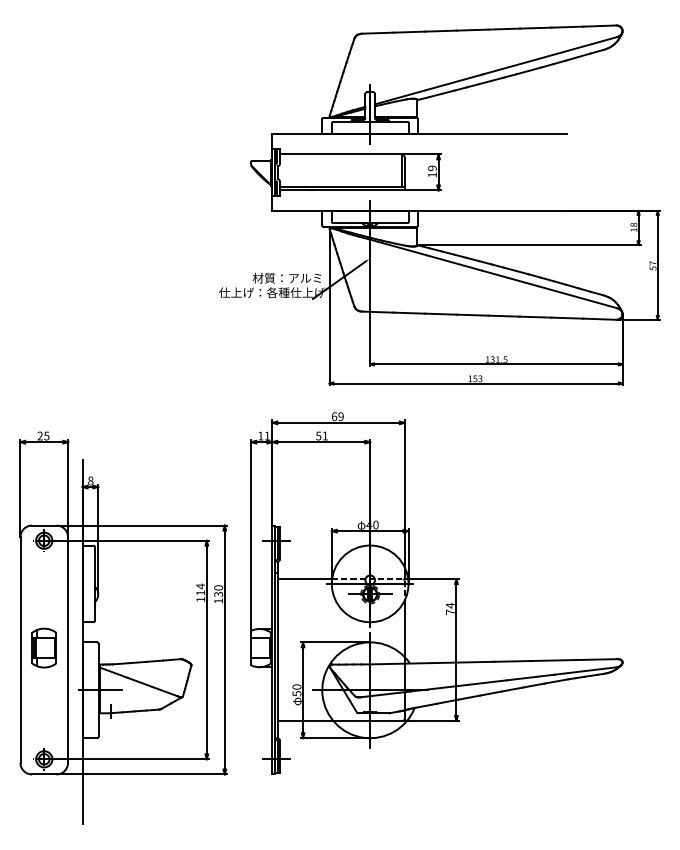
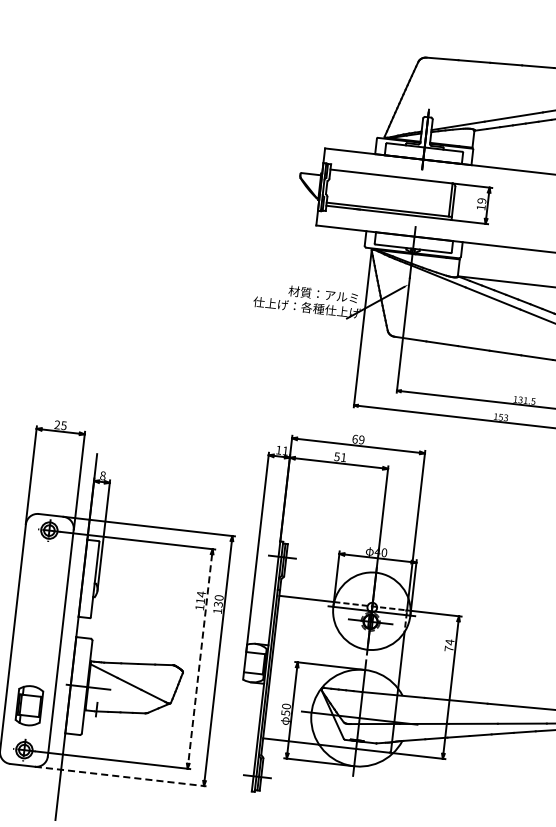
part: (43, 647) -> (28, 705), moved
line: (206, 650) -> (199, 659), solid -> dashed
line: (142, 774) -> (121, 776), solid -> dashed

